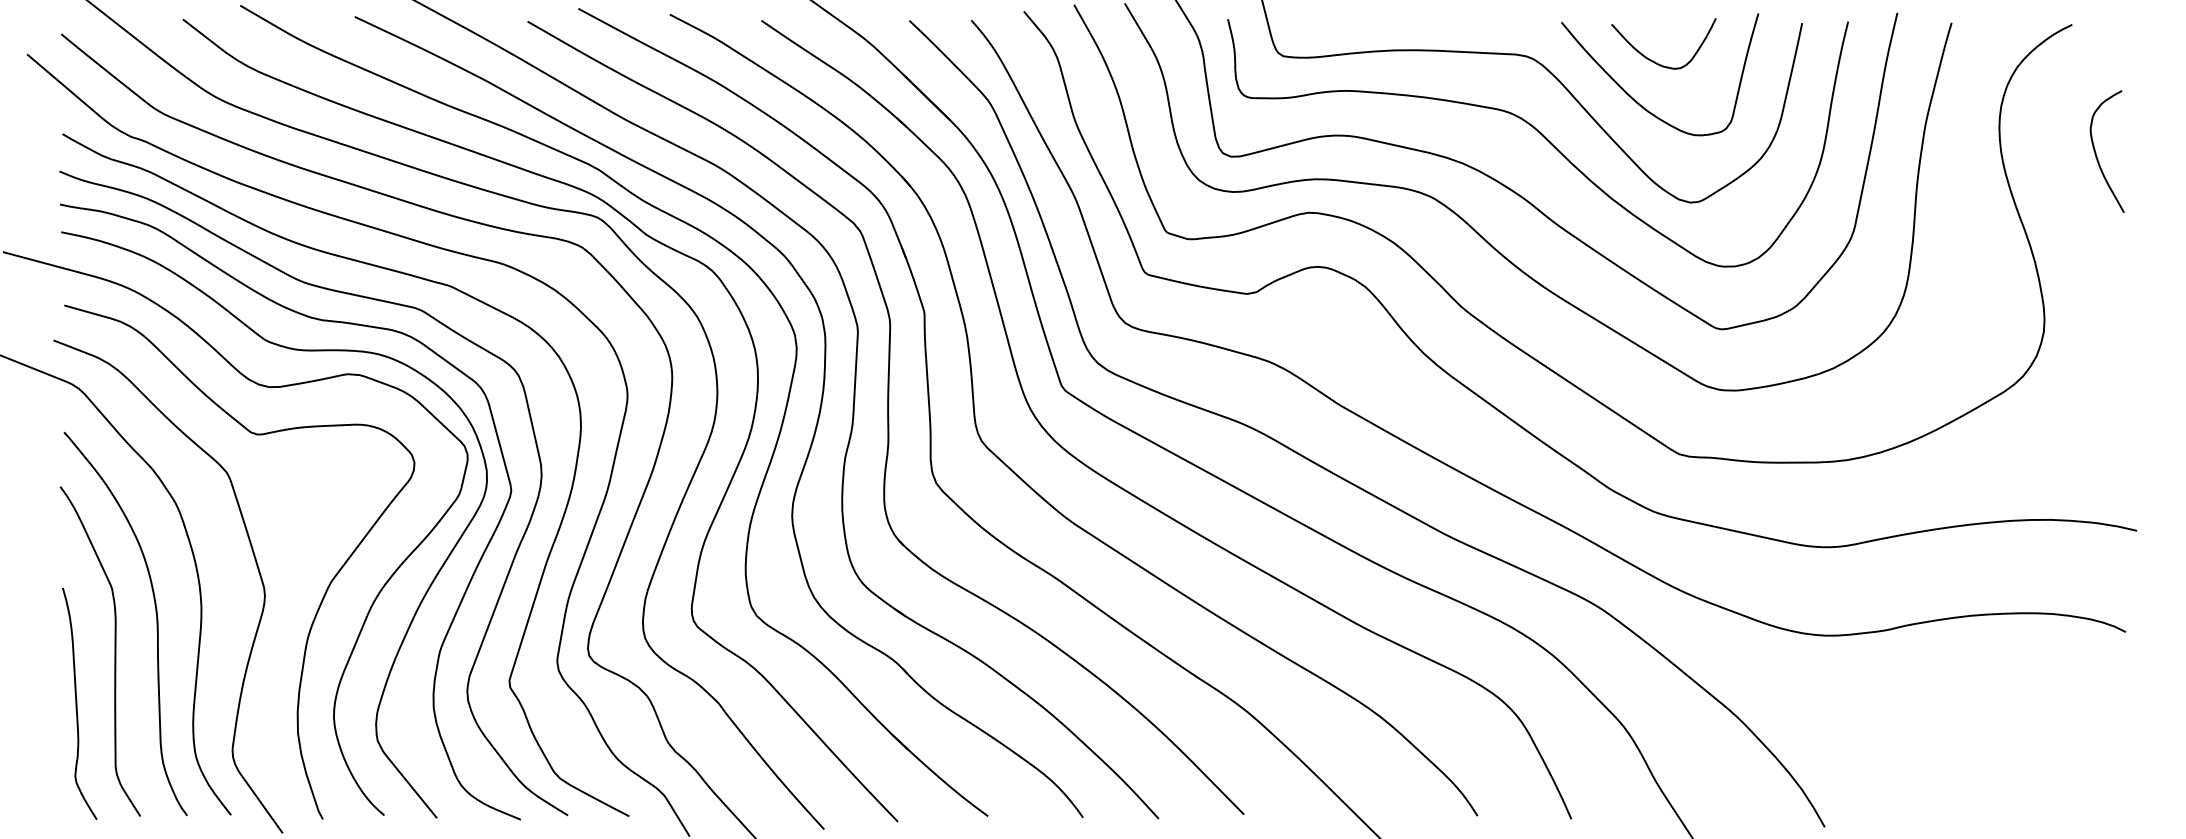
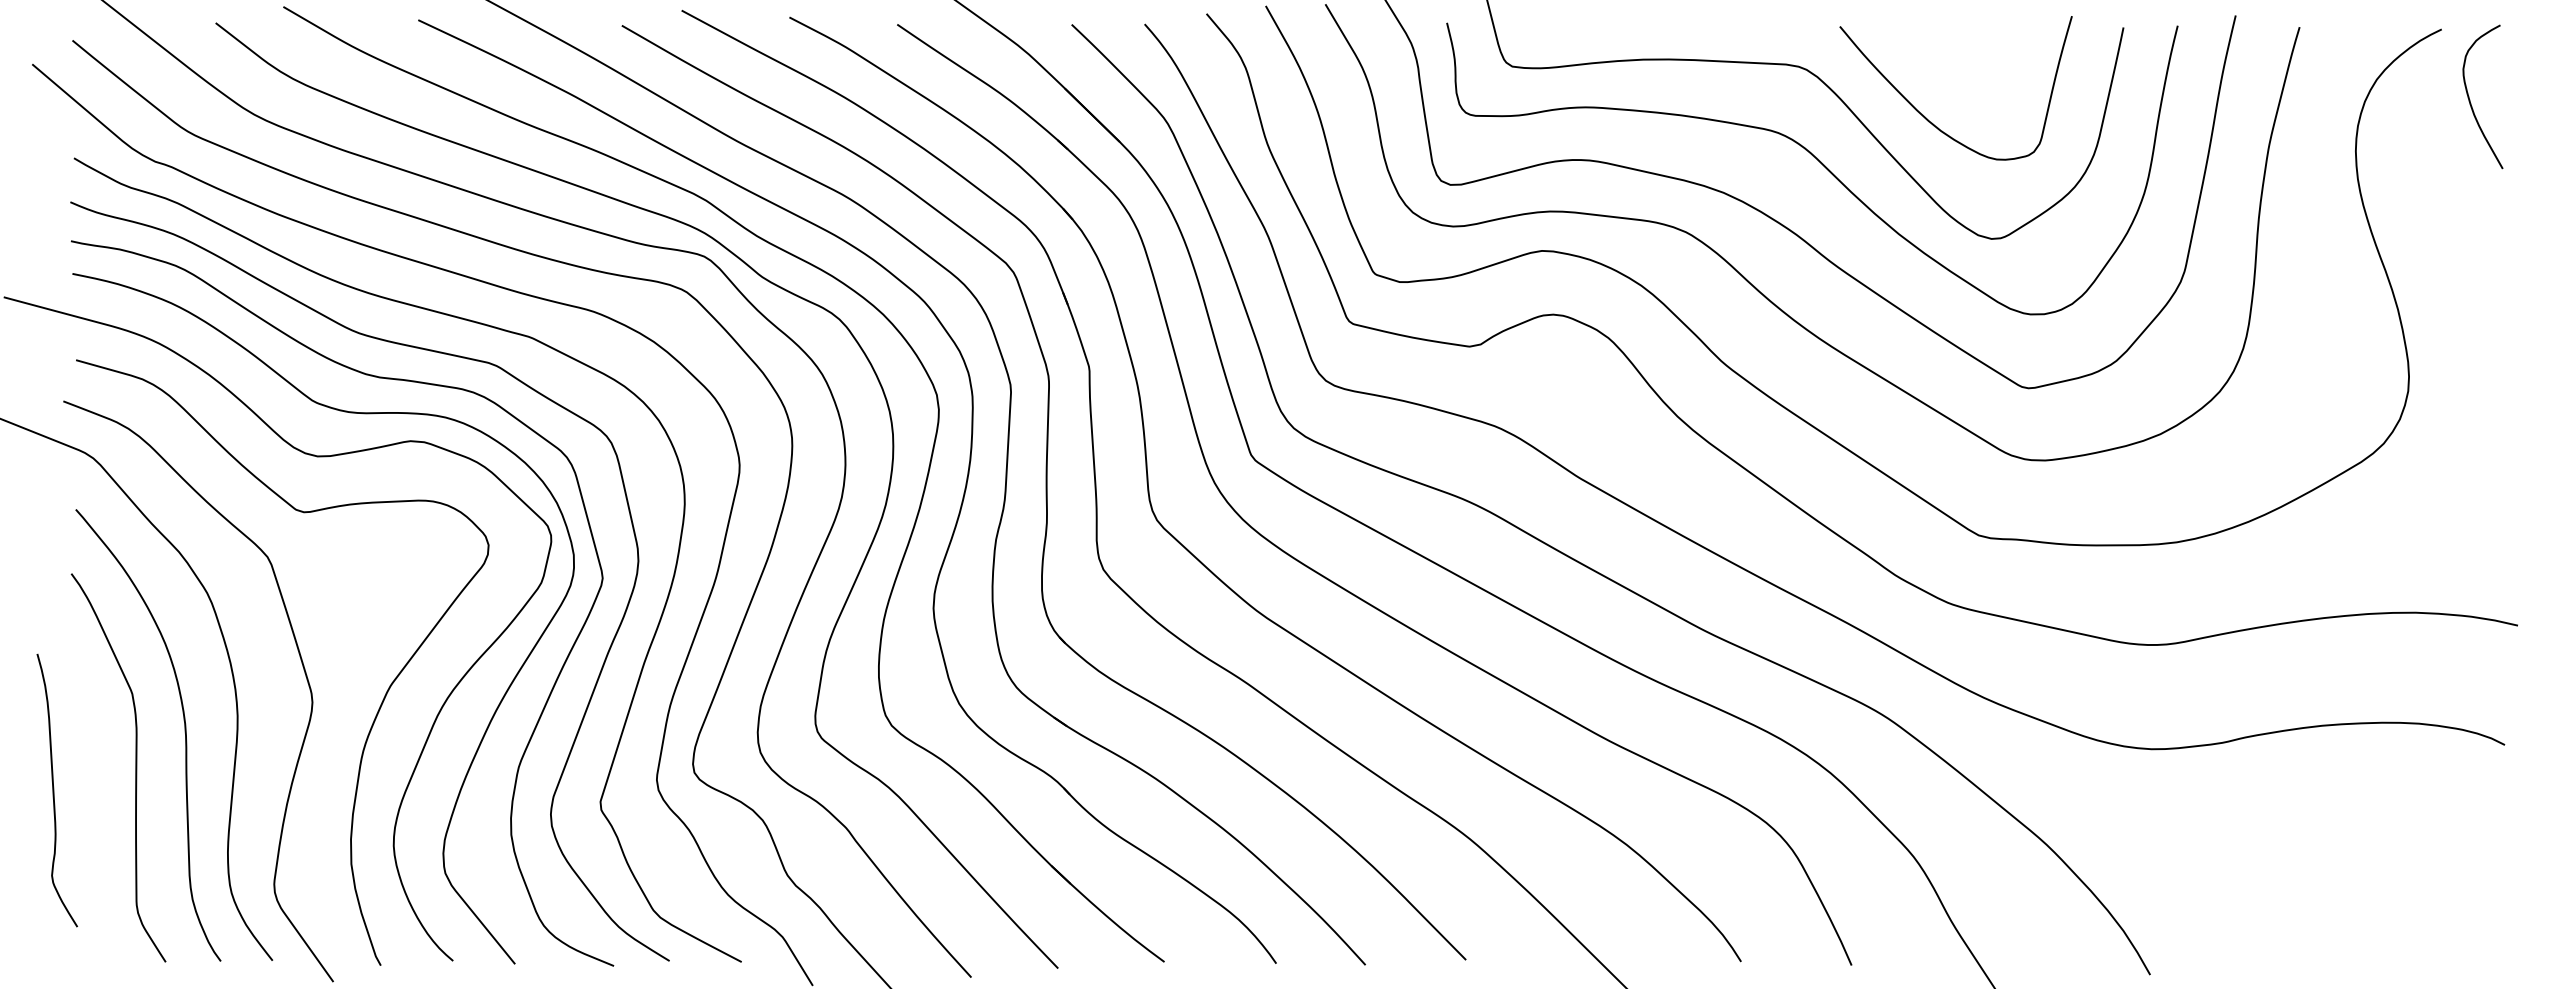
curve: (1654, 61) -> (1949, 72), removed
curve: (2096, 153) -> (2470, 99), moved
curve: (77, 703) -> (54, 790), moved

